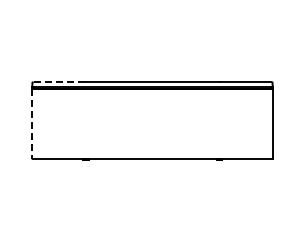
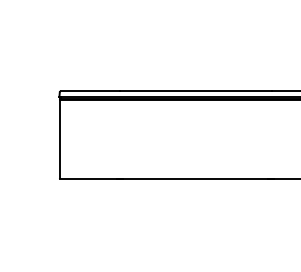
line: (59, 82) -> (90, 91), dashed -> solid
line: (32, 124) -> (59, 139), dashed -> solid

